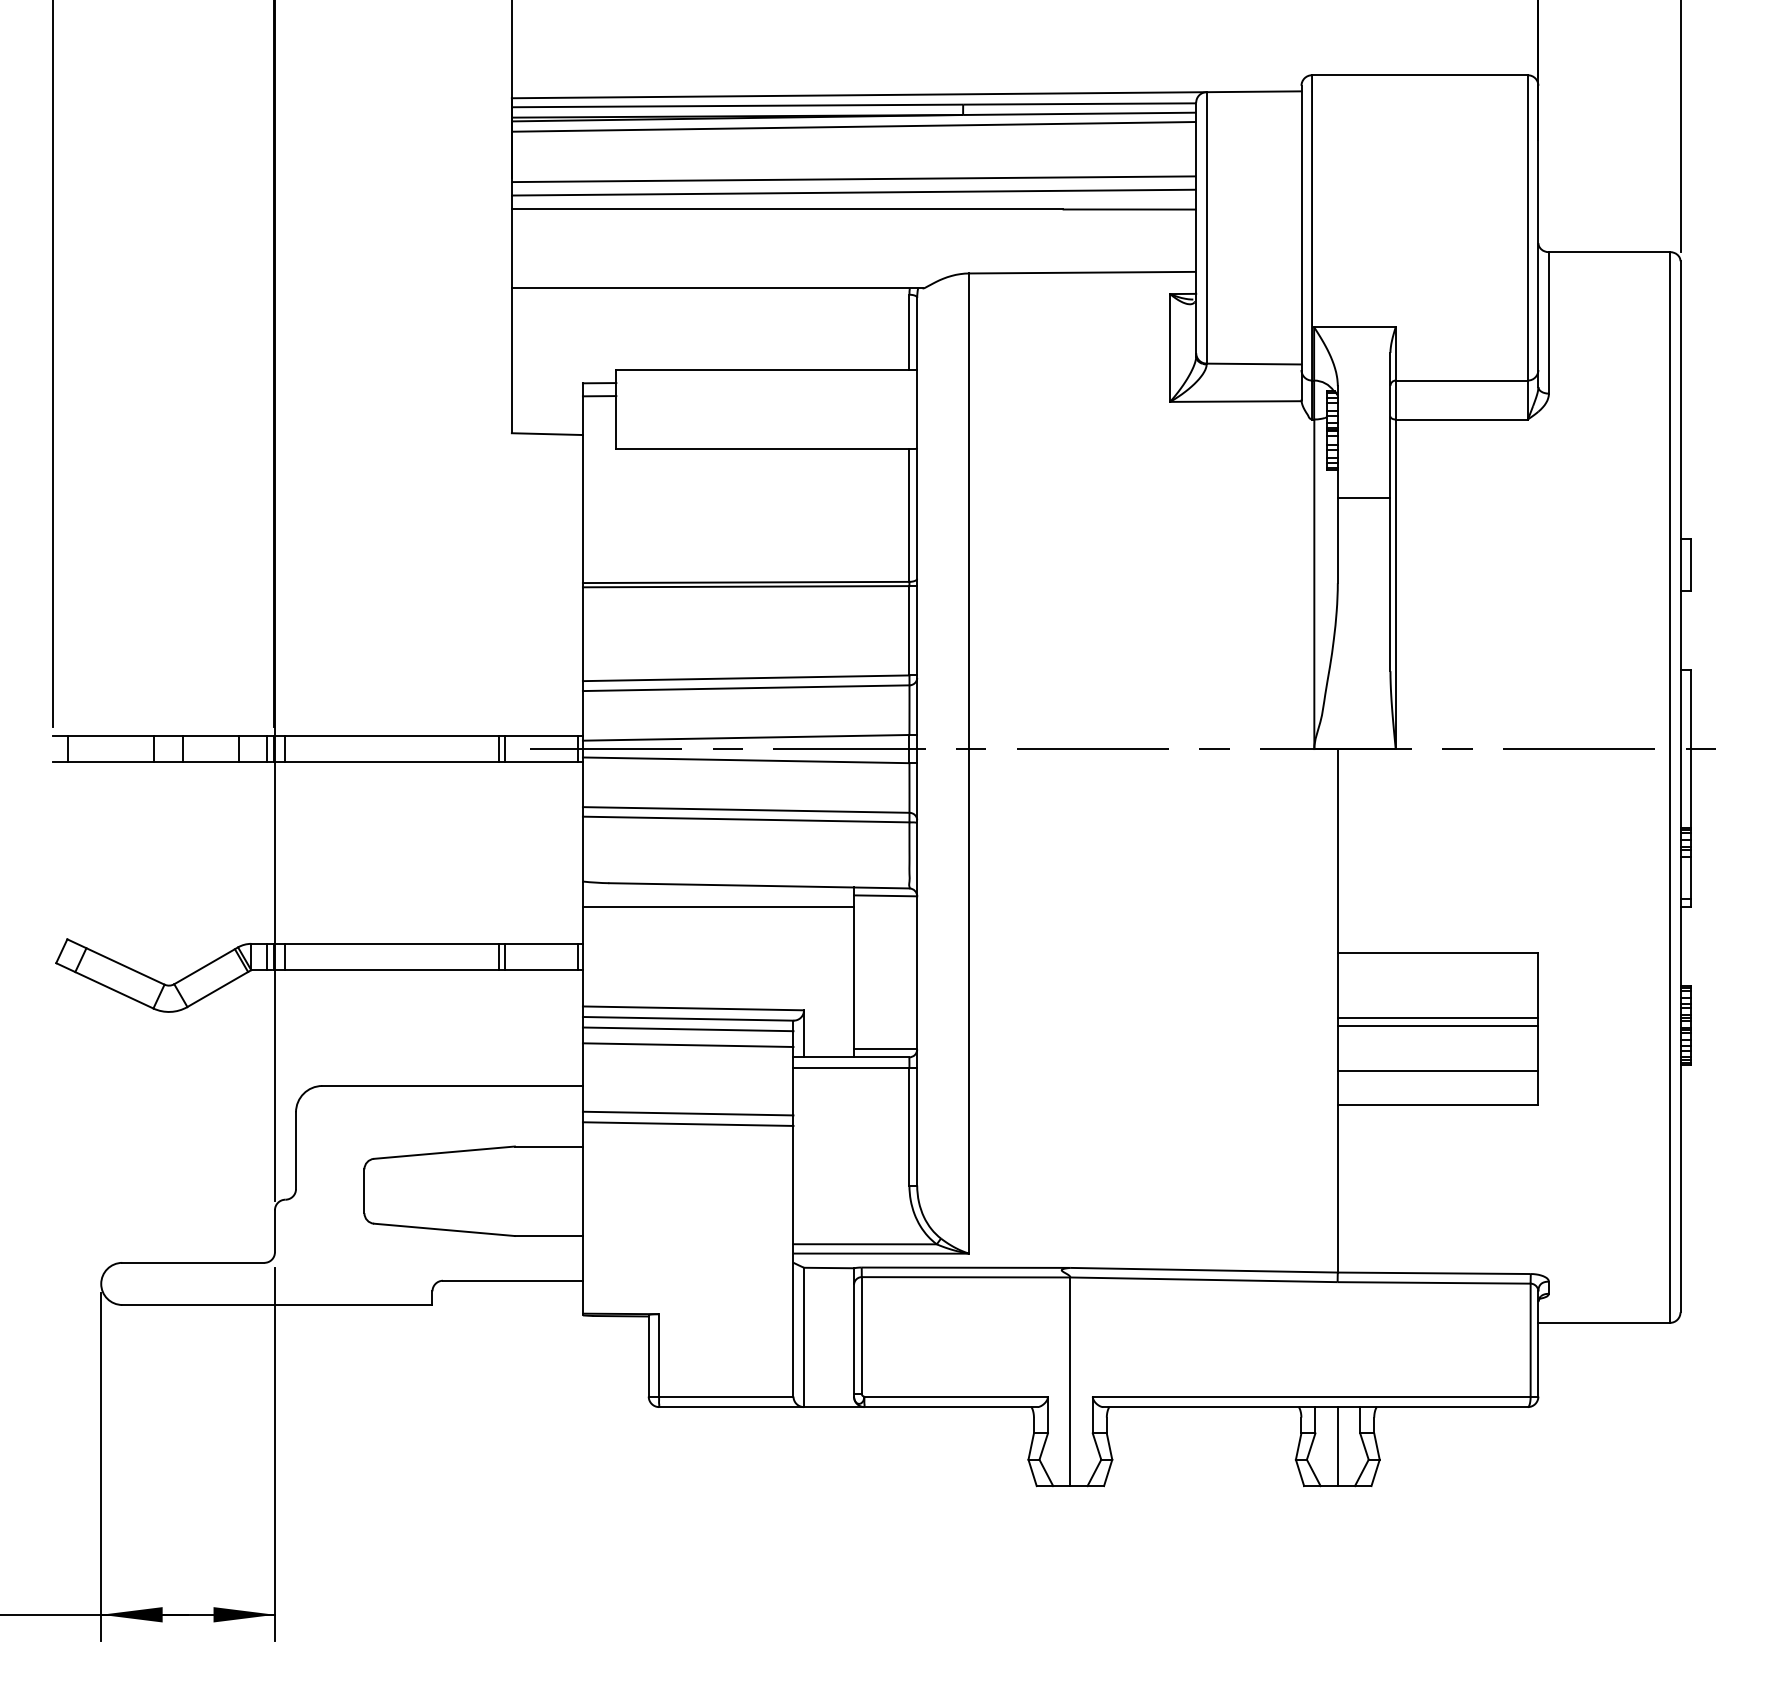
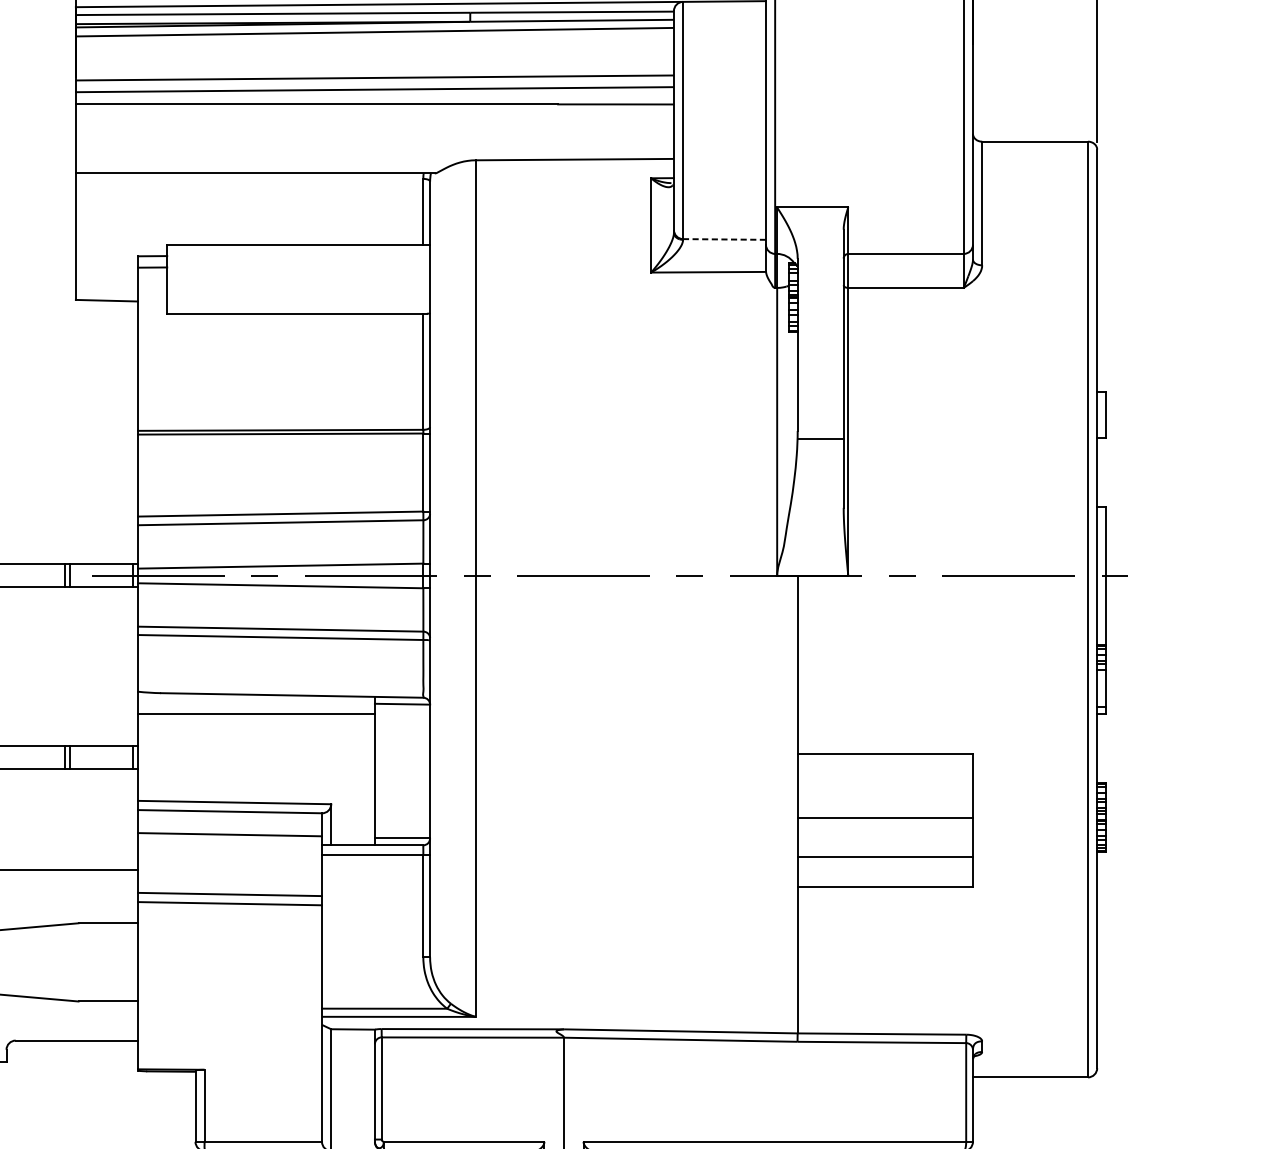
line: (1253, 364) -> (724, 239), solid -> dashed
line: (1363, 498) -> (820, 439), moved
line: (1437, 1017) -> (884, 810), removed
line: (687, 1029) -> (229, 821), removed

